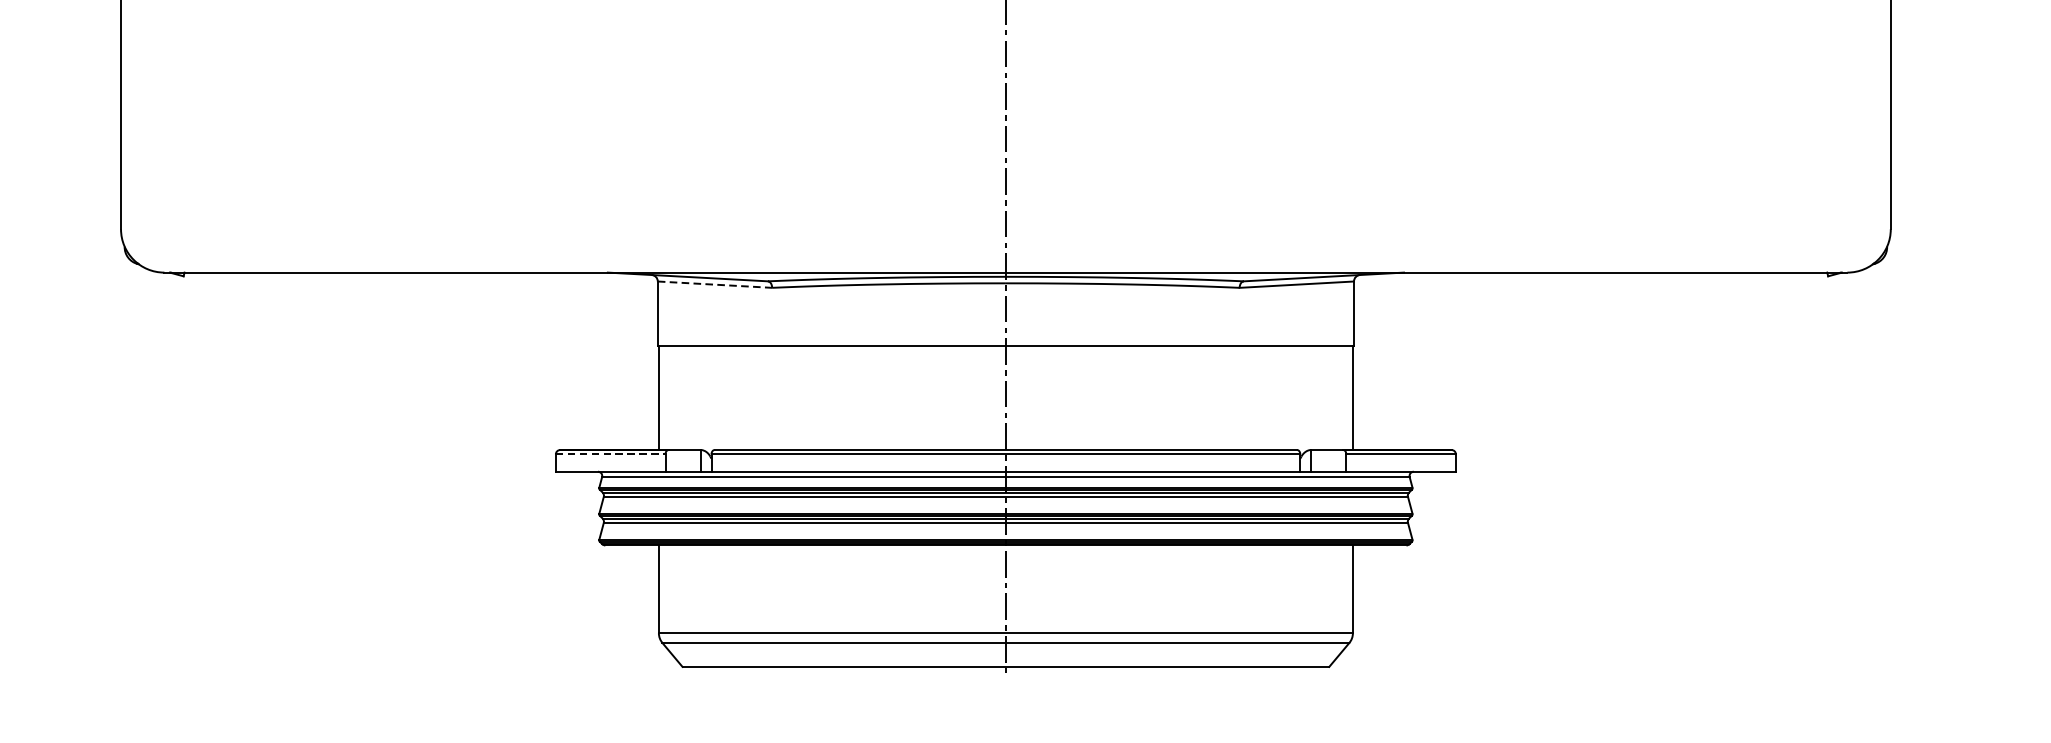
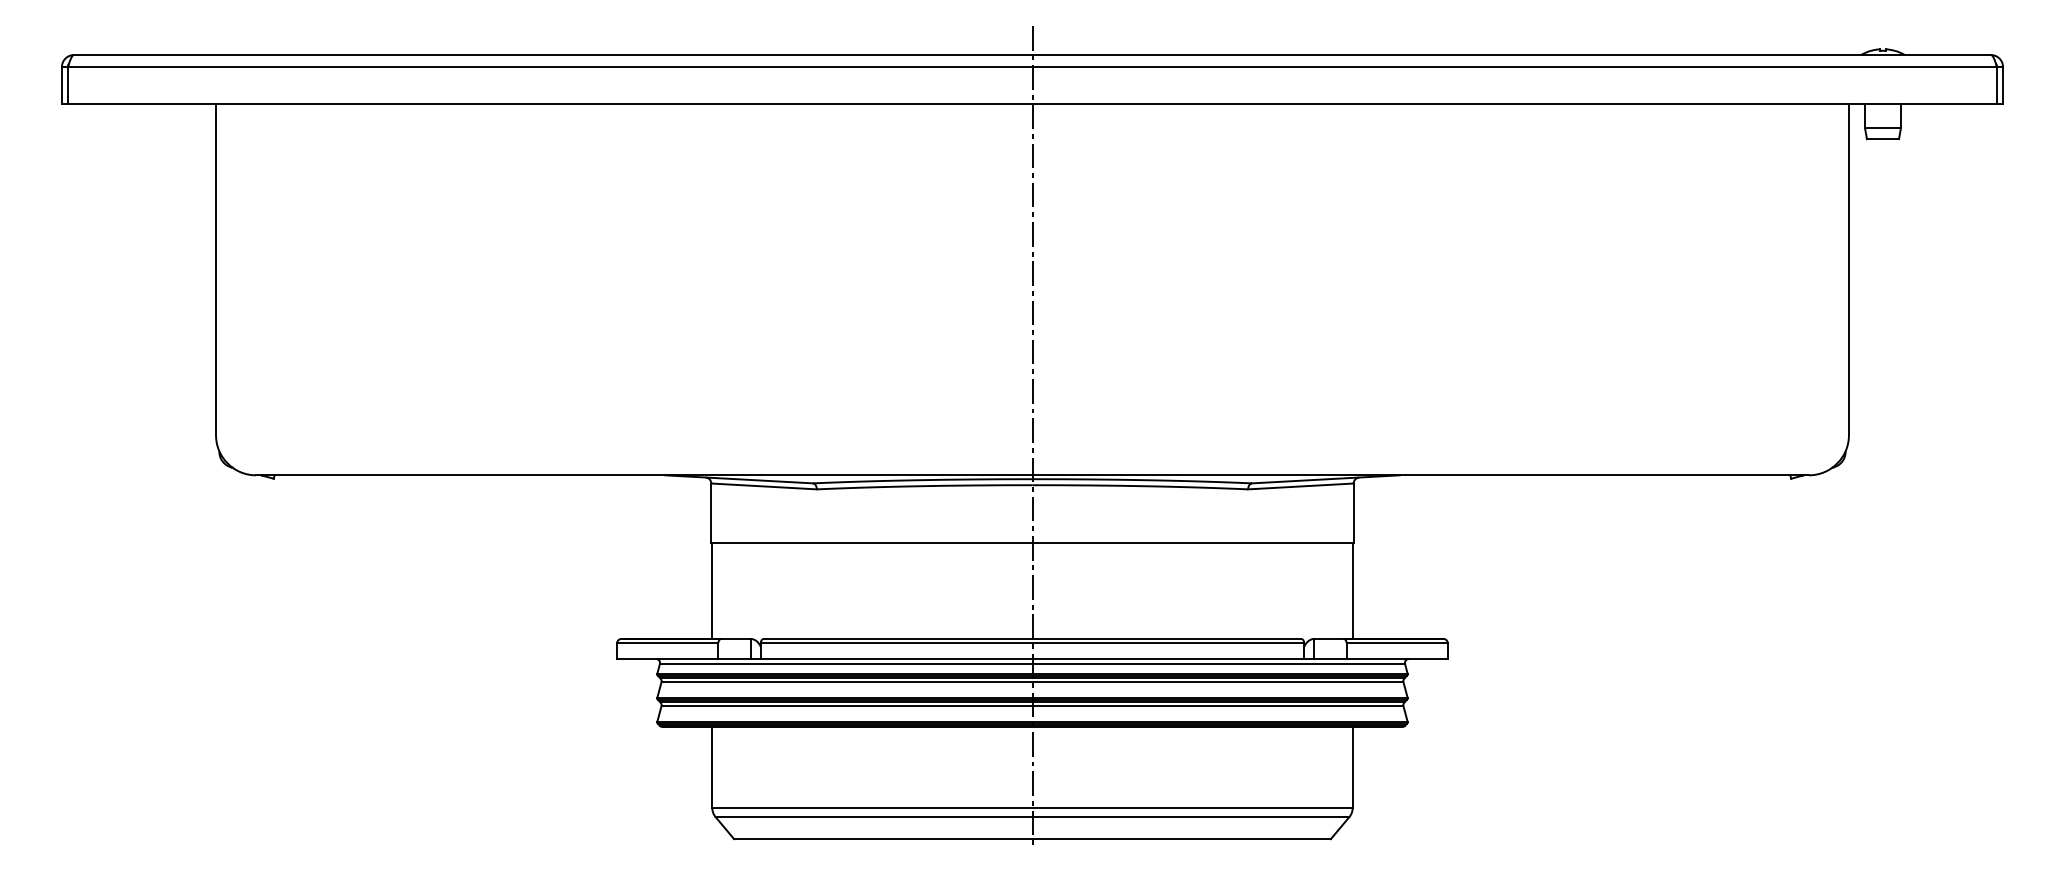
line: (715, 284) -> (764, 486), dashed -> solid
line: (610, 454) -> (667, 643), dashed -> solid

